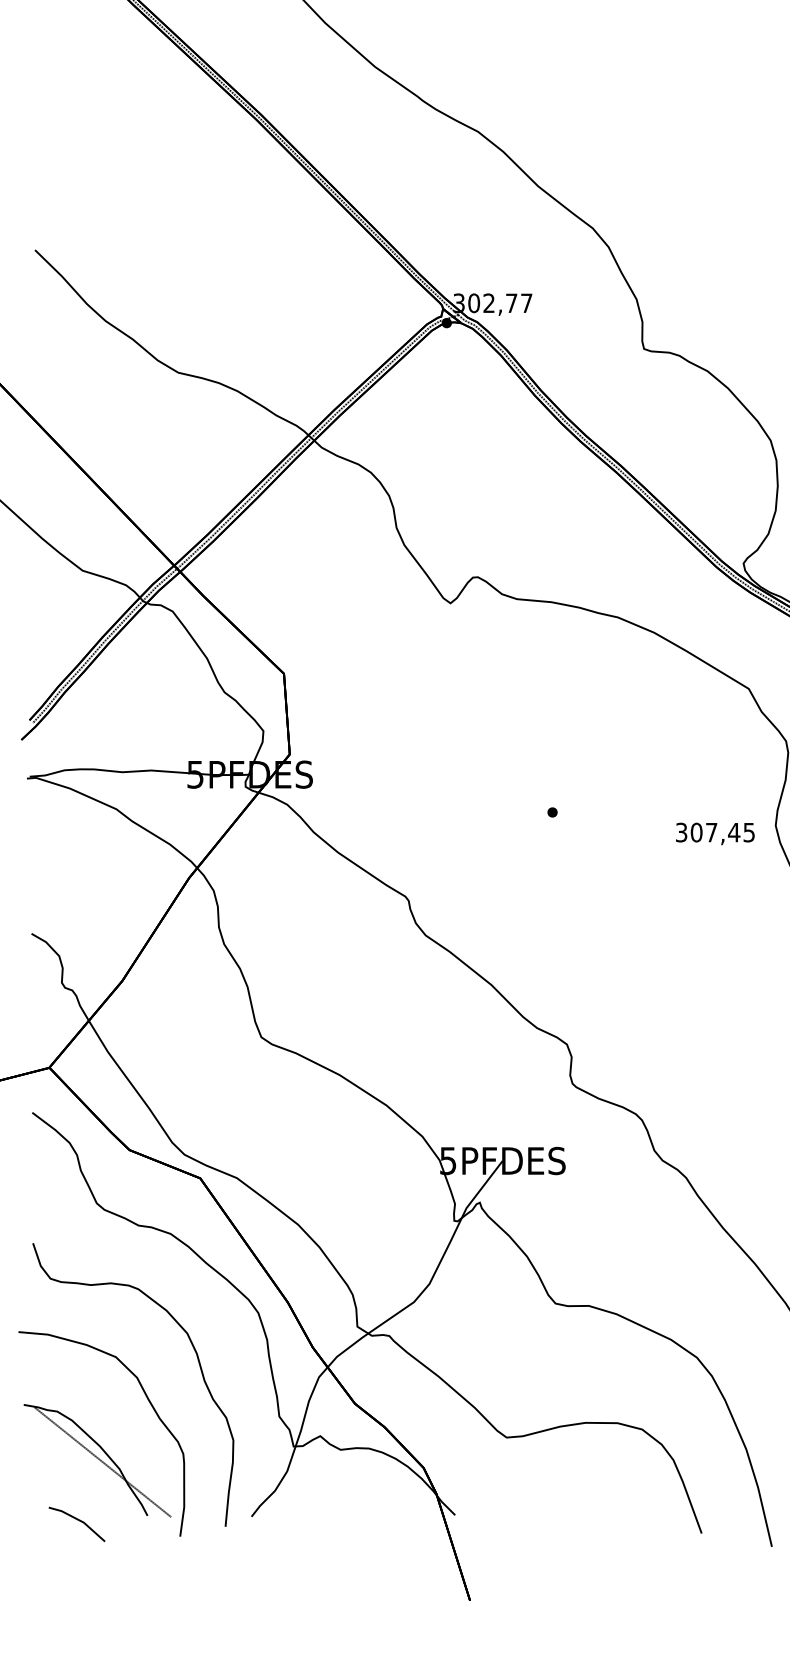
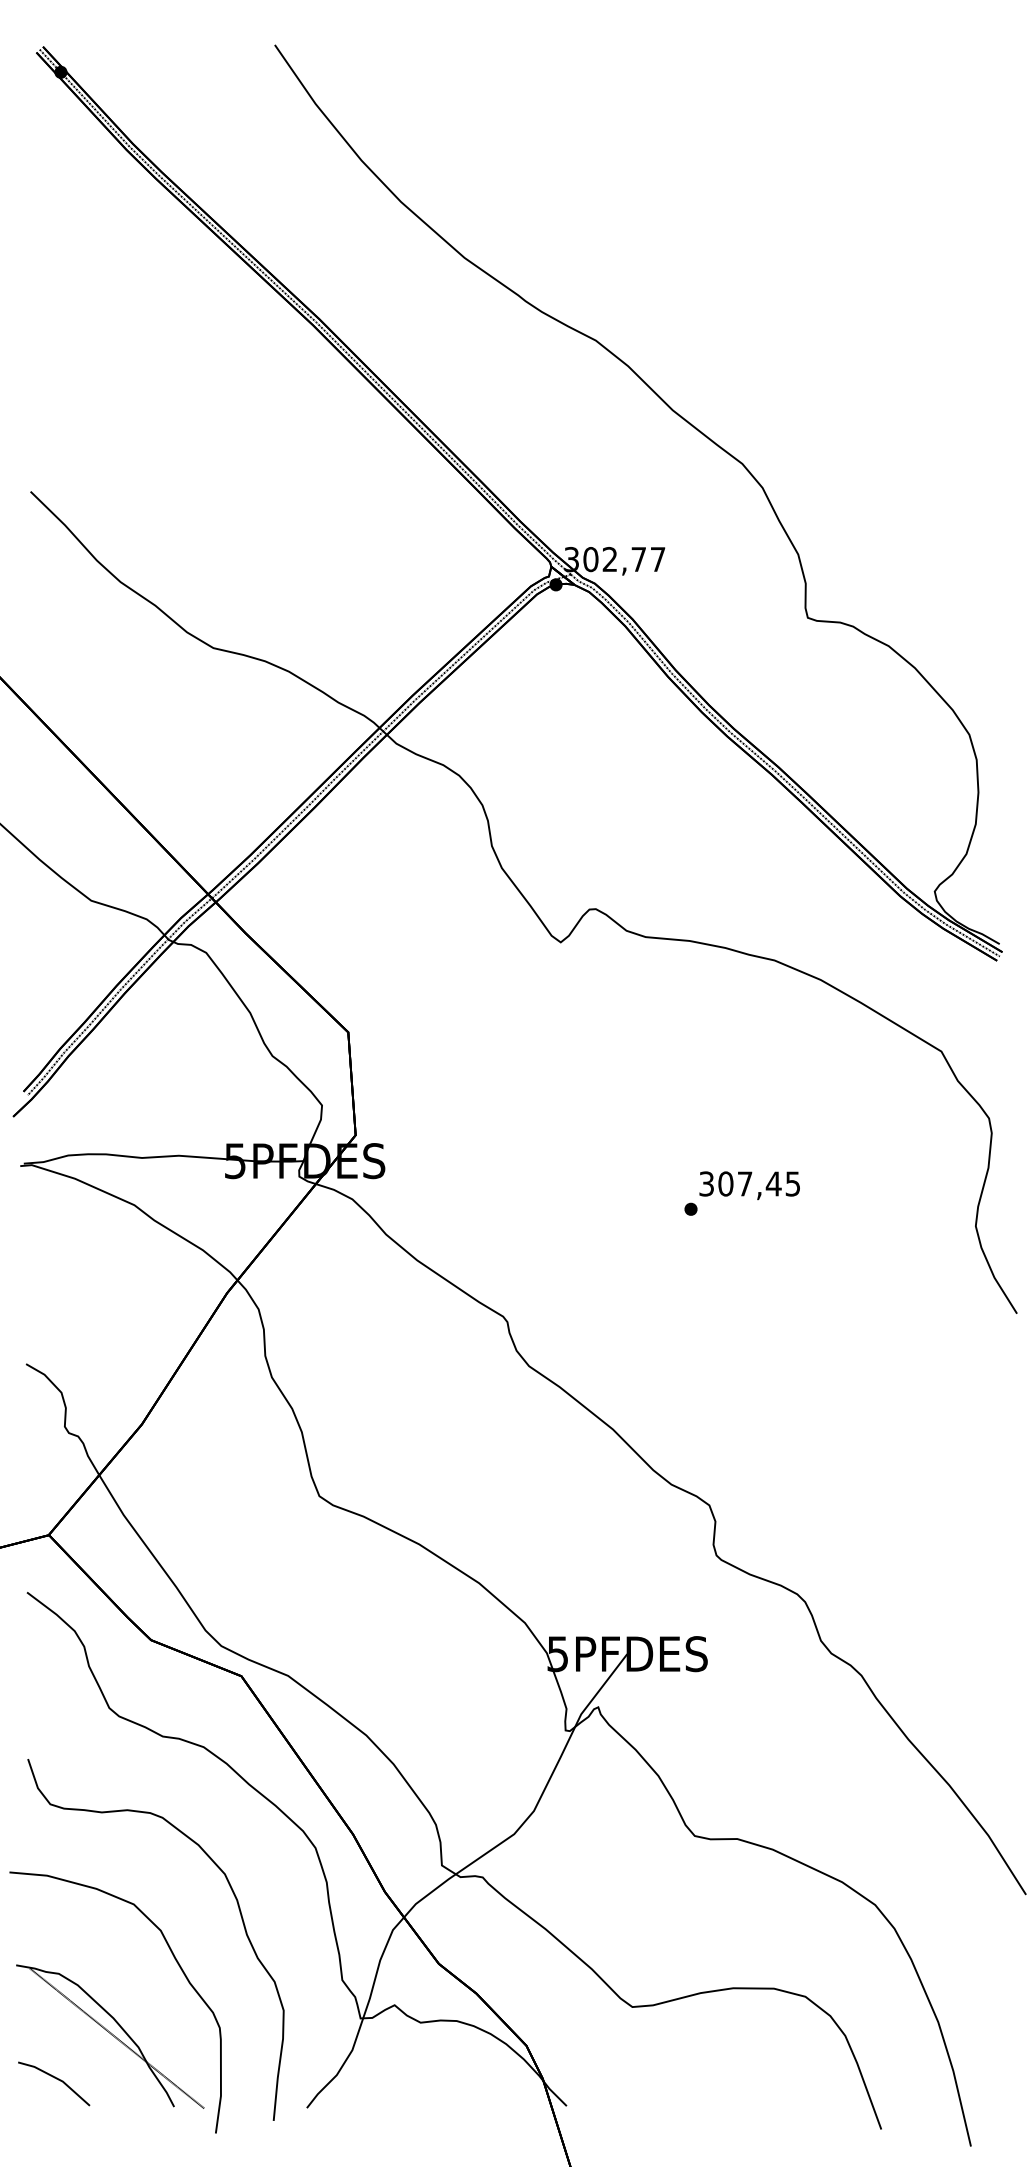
text: (715, 833) -> (749, 1185), moved
part: (77, 1524) -> (54, 2083), moved

